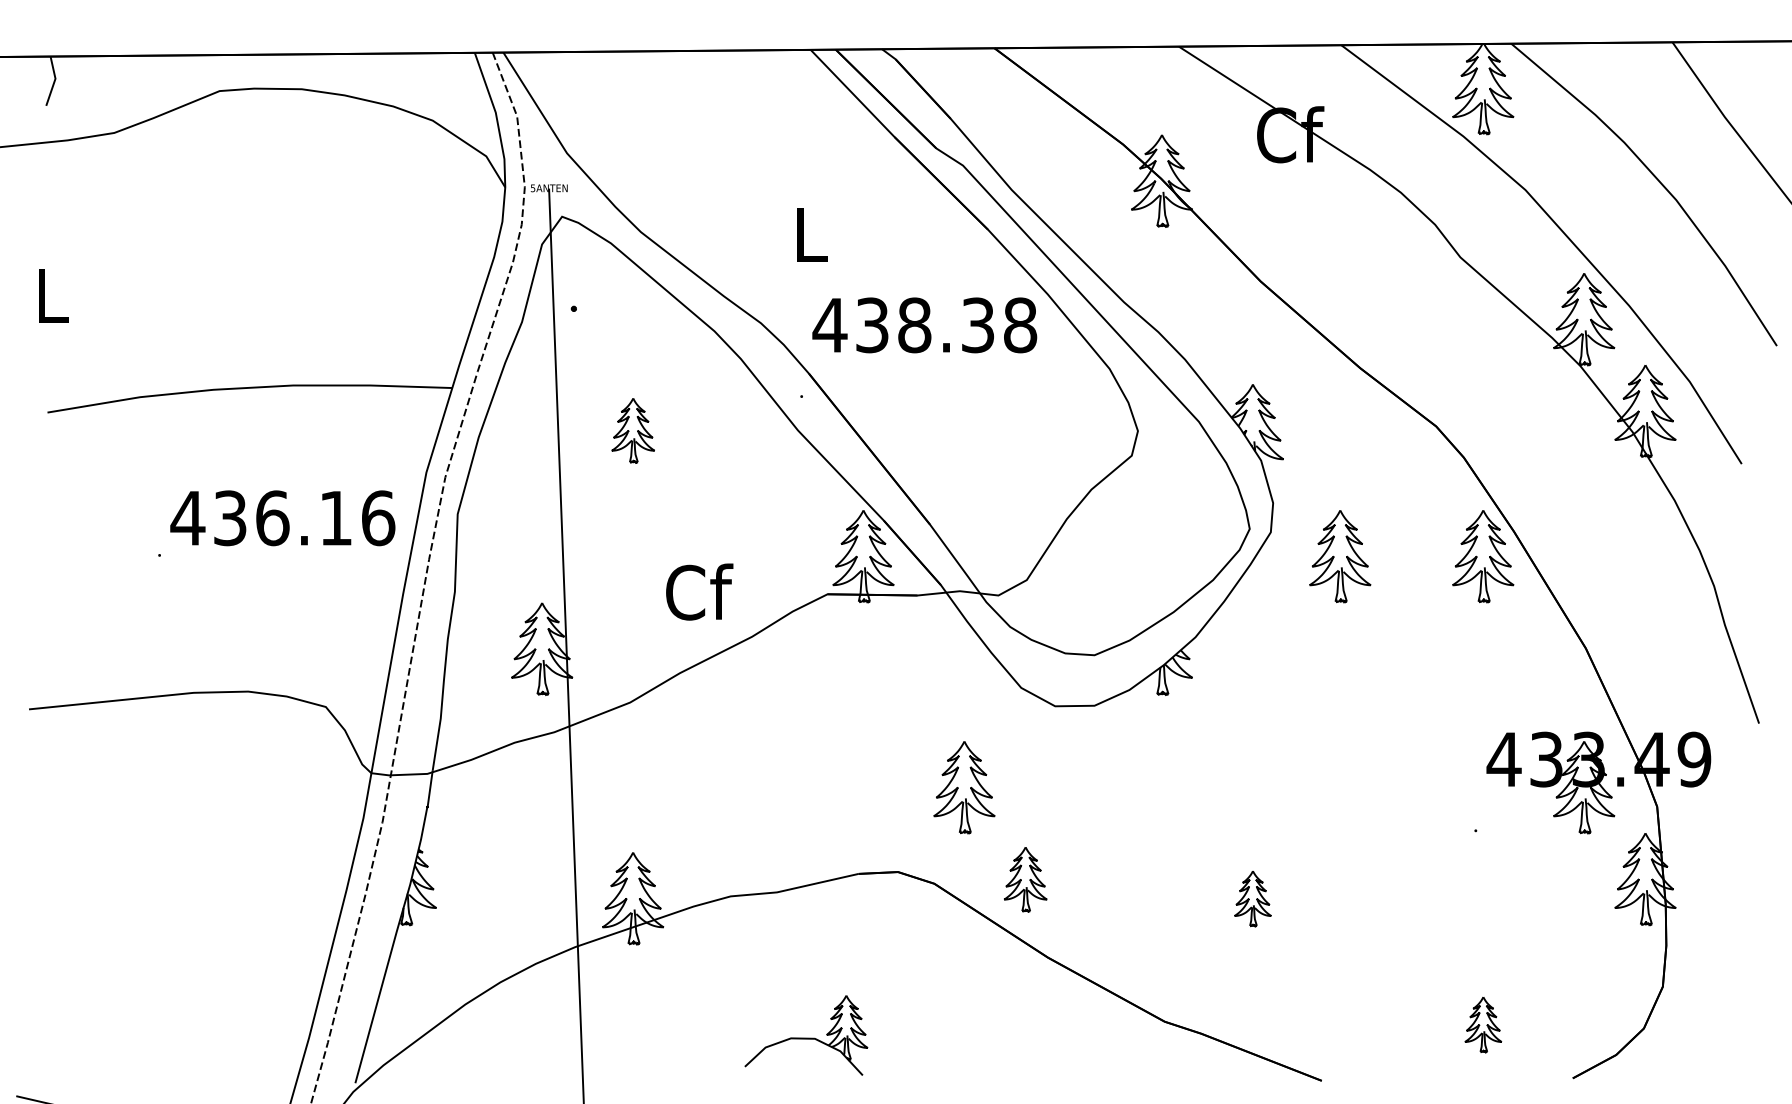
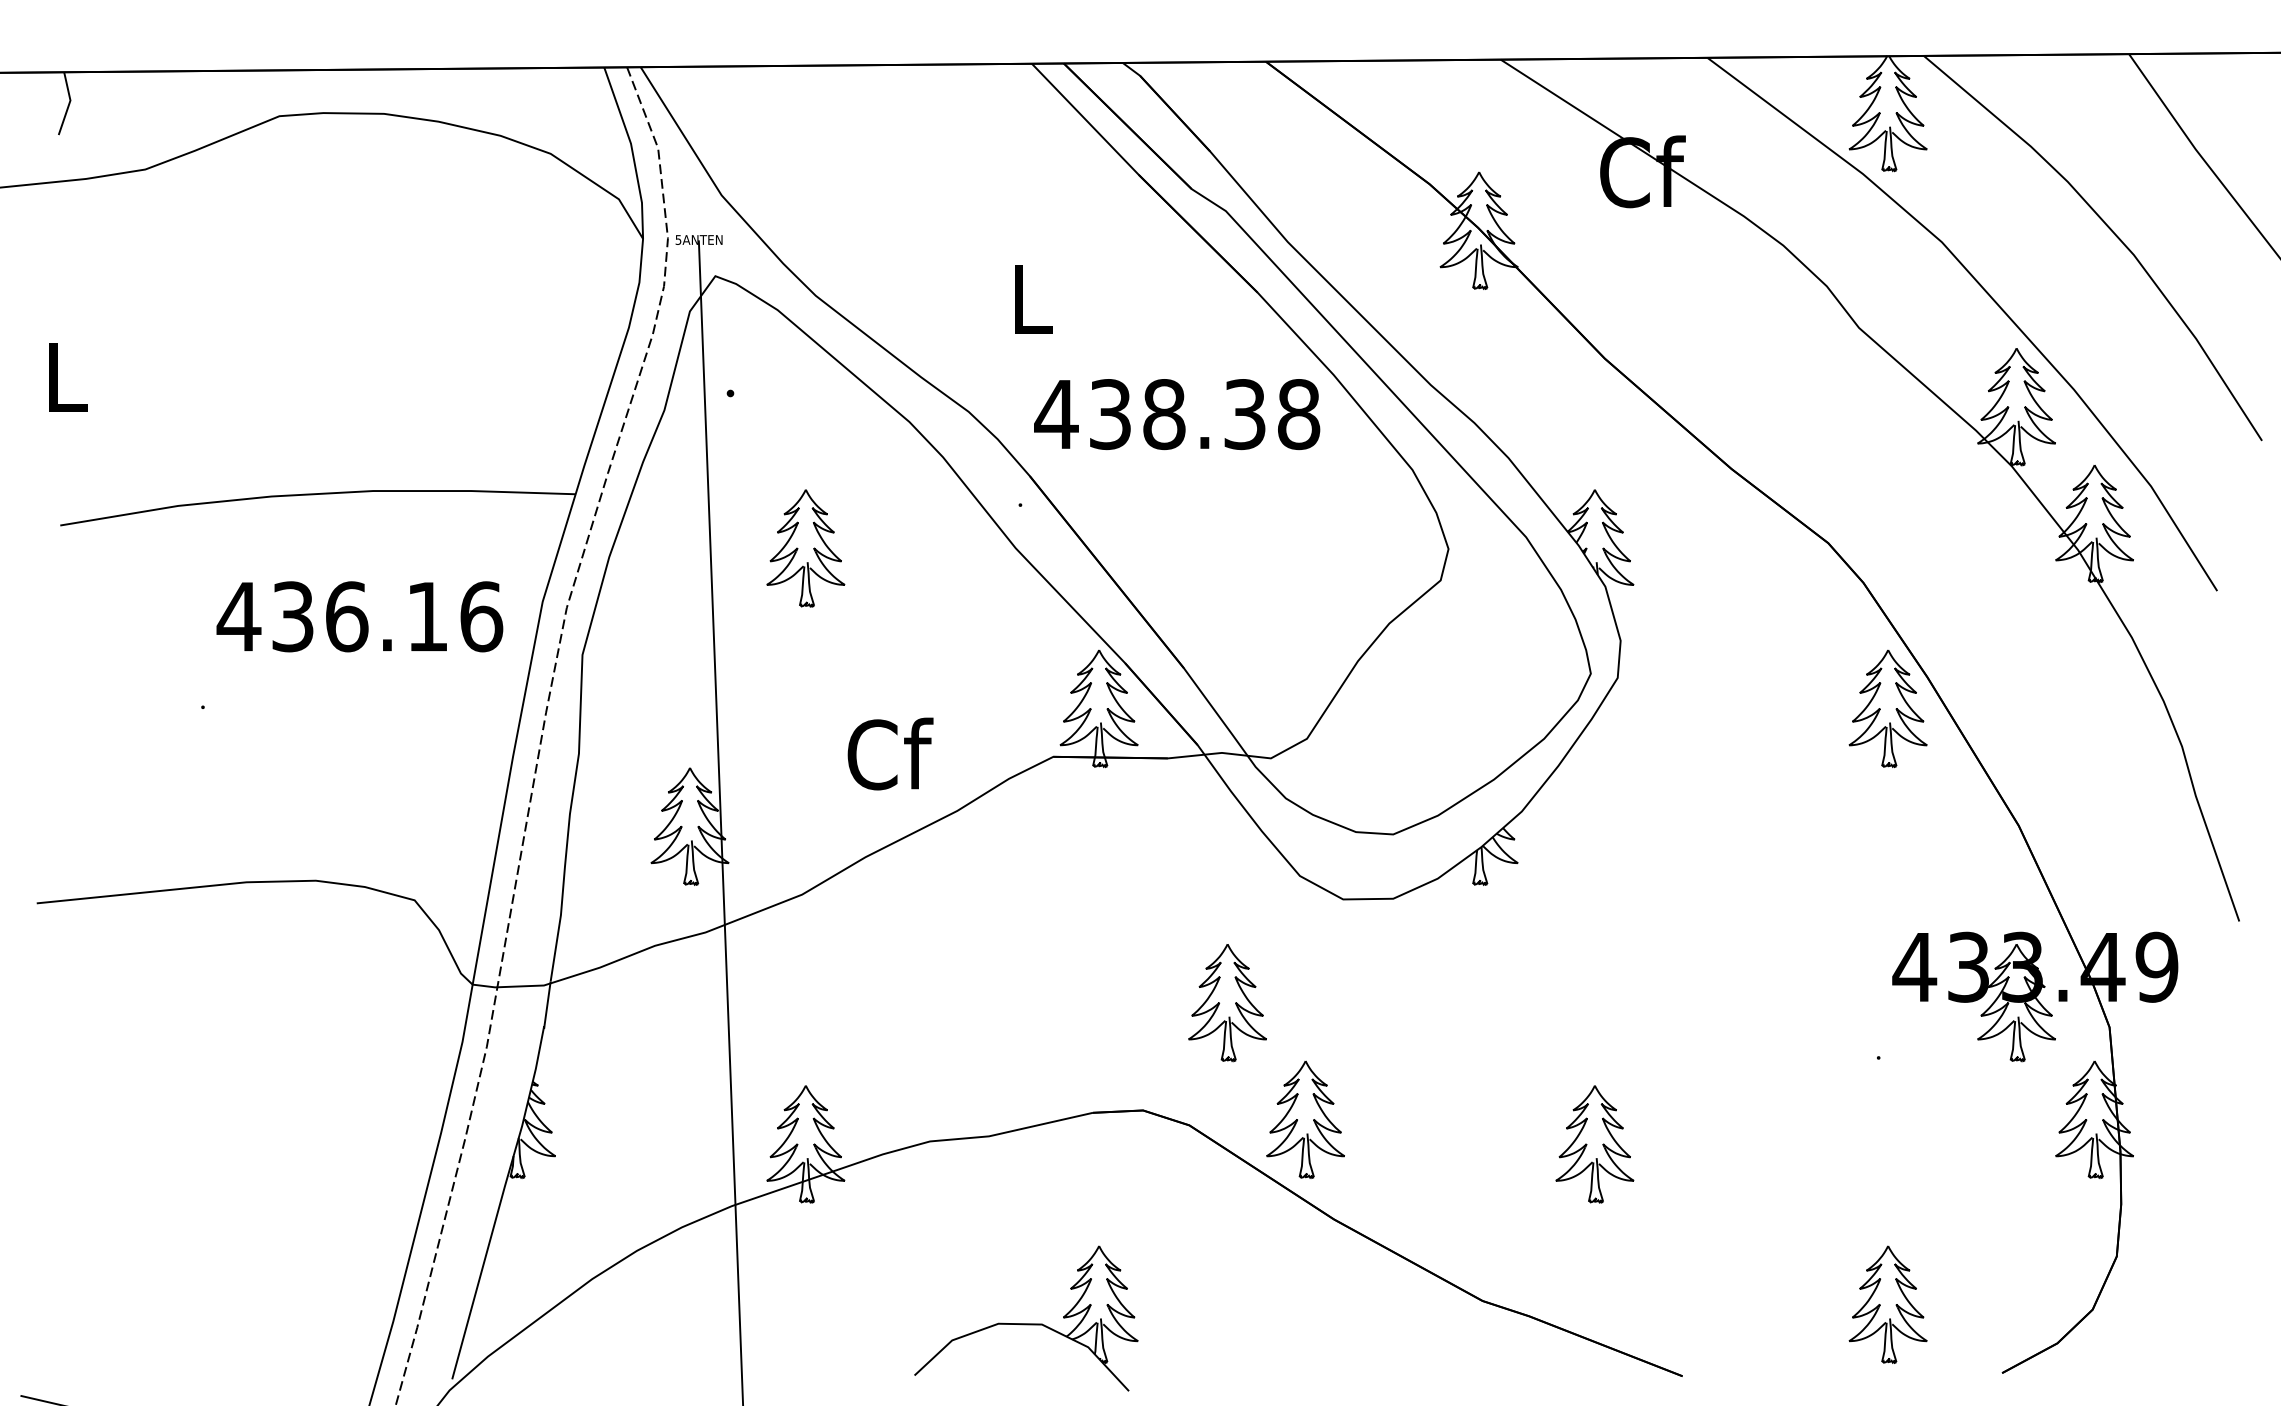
part: (633, 430) -> (806, 548), size x1.43
text: (282, 518) -> (359, 617), moved
part: (1340, 556) -> (1706, 708), removed
part: (1025, 879) -> (1305, 1119), size x1.43
part: (1252, 898) -> (1594, 1144), size x1.67
part: (1483, 1024) -> (1888, 1304), size x1.67
part: (806, 1035) -> (1026, 1318), size x1.43

